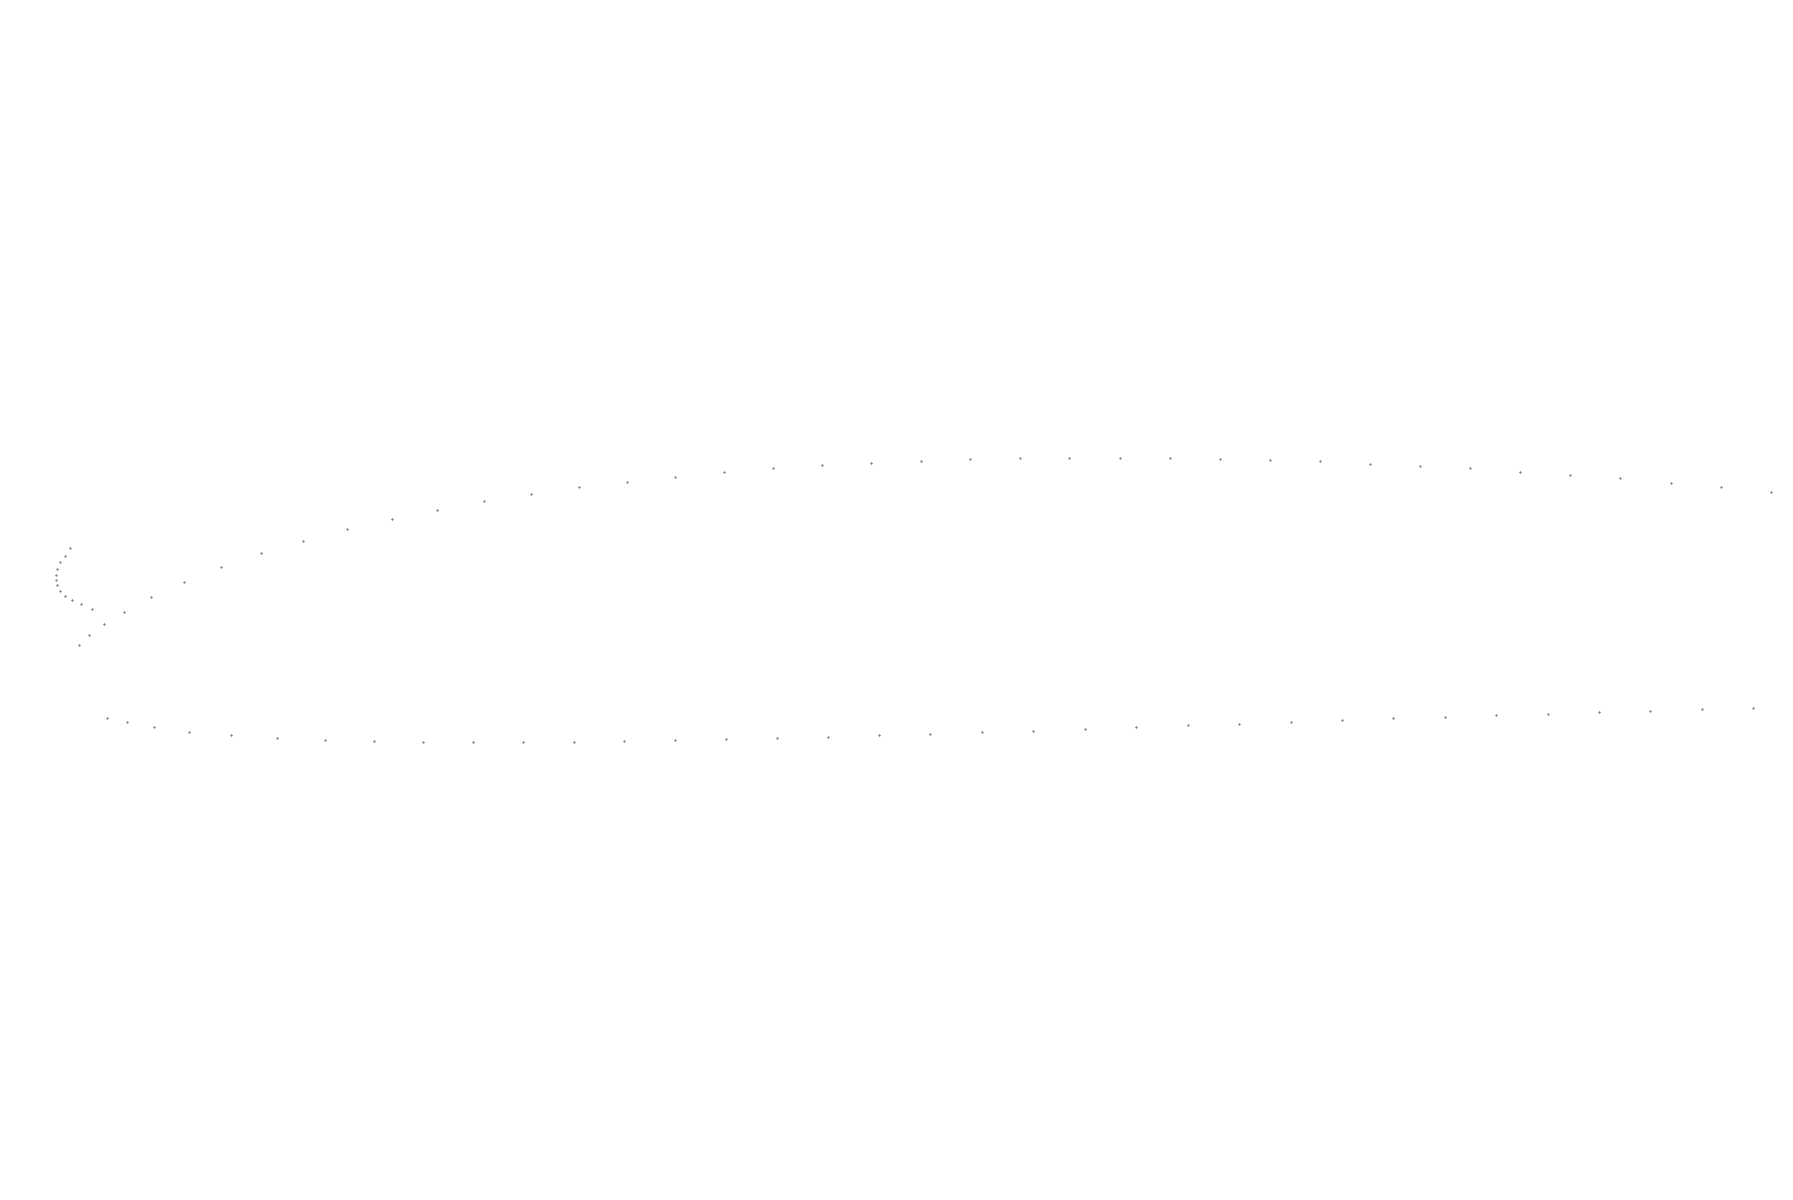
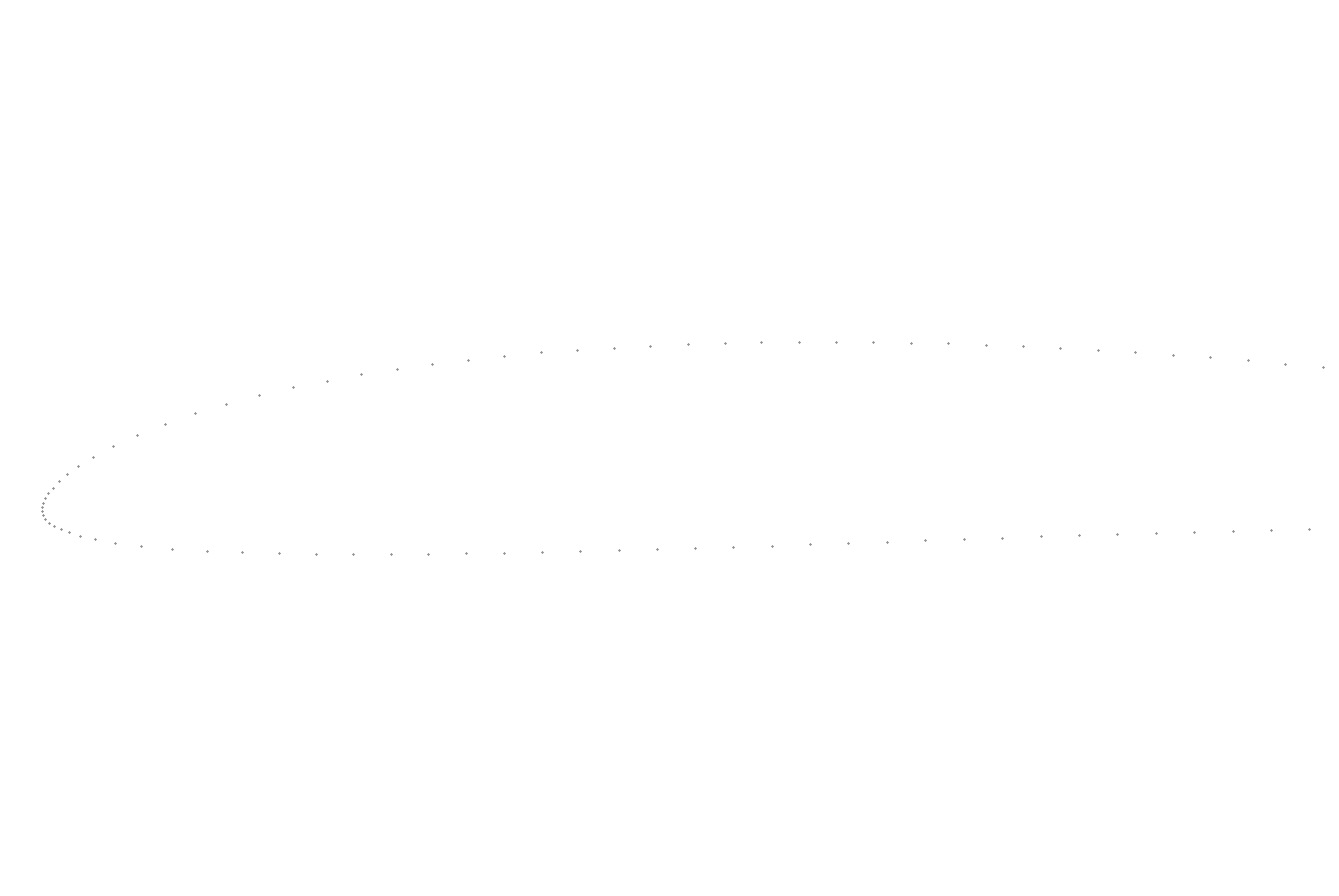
part: (58, 580) -> (43, 511), moved

